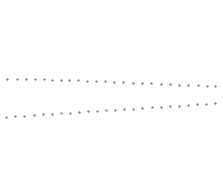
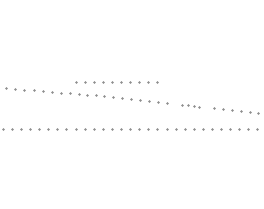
part: (80, 65) -> (116, 82), added
part: (155, 83) -> (190, 105), size x0.6

